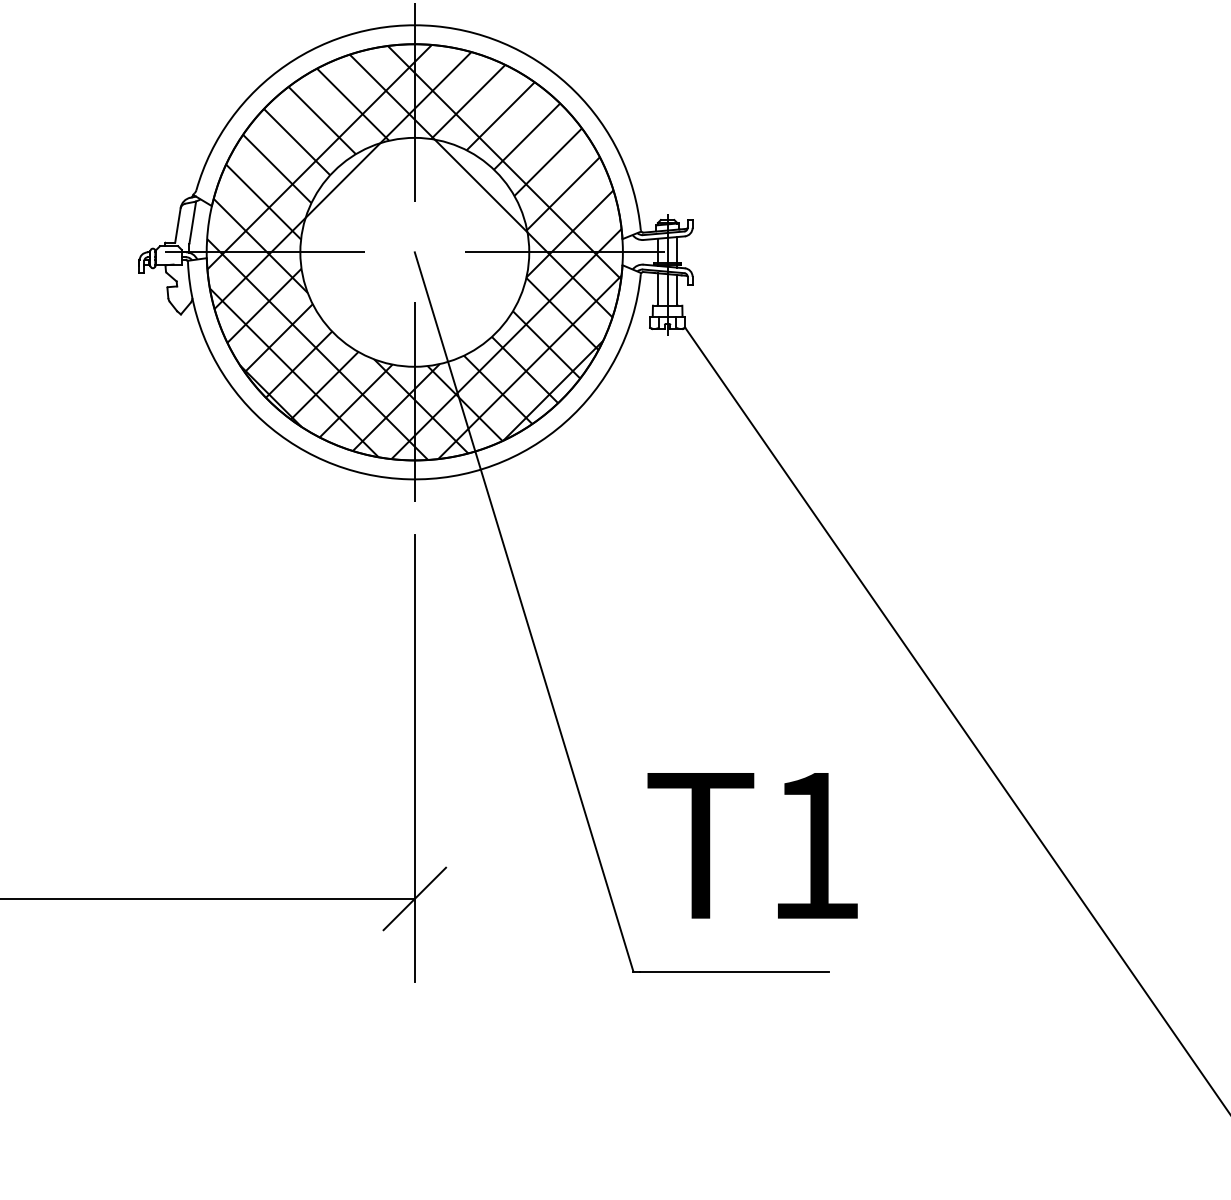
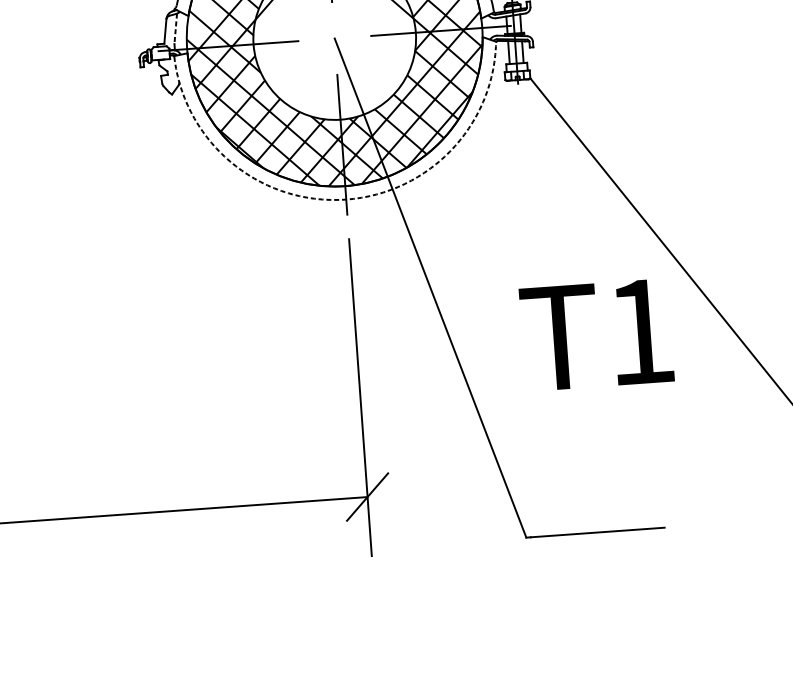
line: (192, 222) -> (175, 28), solid -> dashed
arc: (408, 479) -> (341, 199), solid -> dashed
text: (752, 845) -> (596, 334), moved

